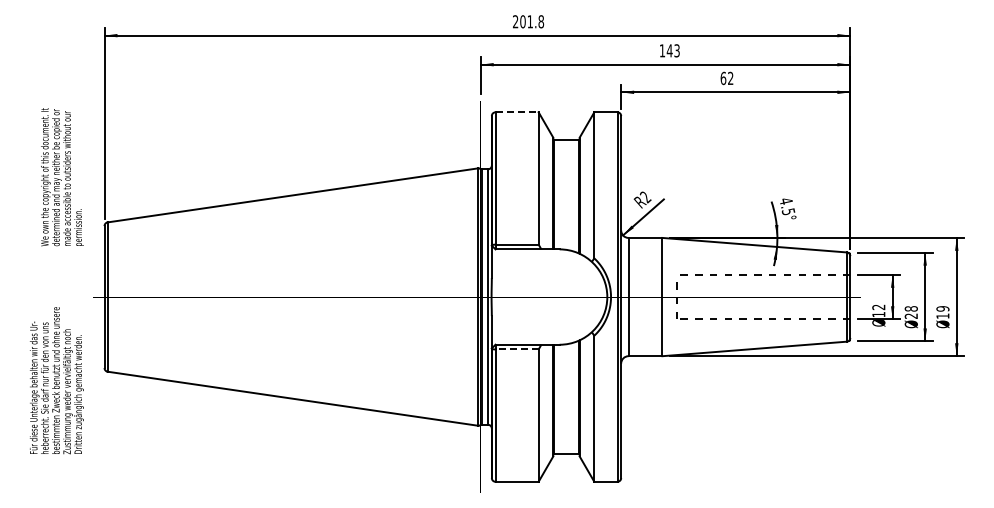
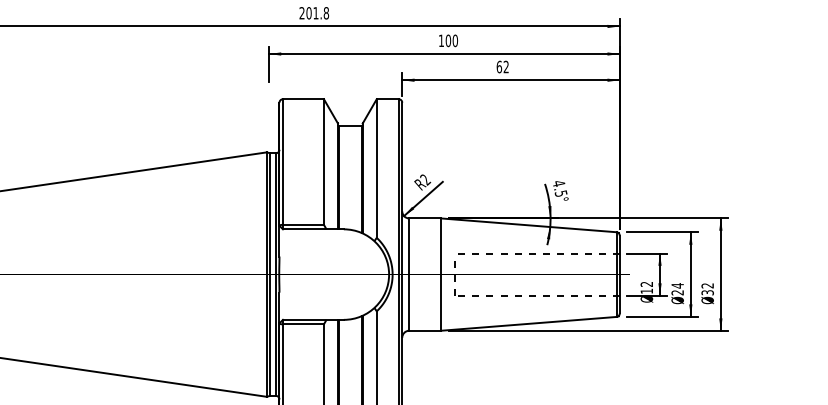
text: (672, 50) -> (450, 40), 143 -> 100
line: (517, 112) -> (303, 99), dashed -> solid
text: (910, 308) -> (676, 285), 28 -> 24
text: (942, 312) -> (707, 289), 19 -> 32
line: (517, 349) -> (303, 324), dashed -> solid

